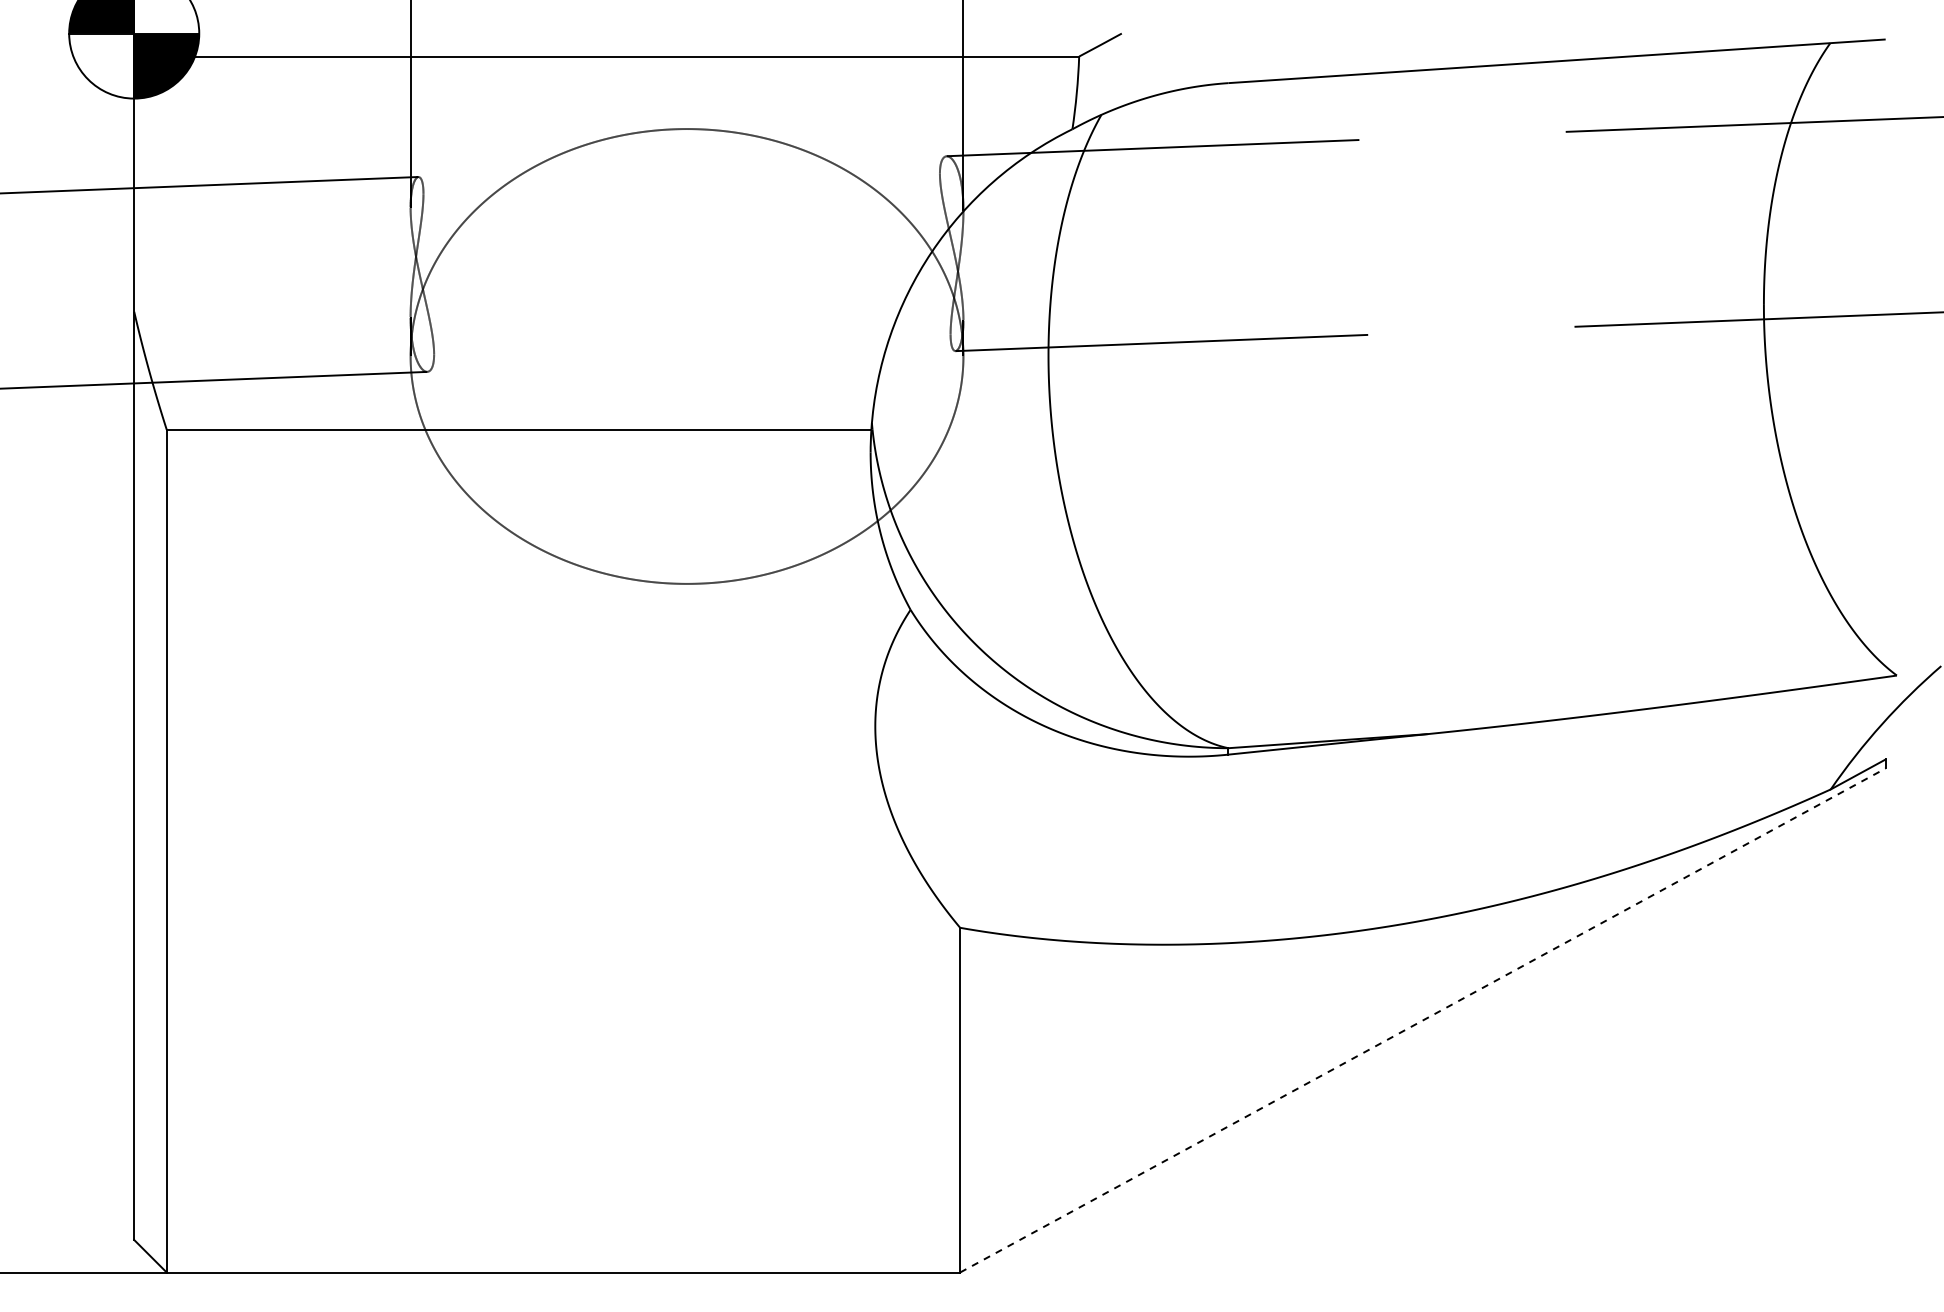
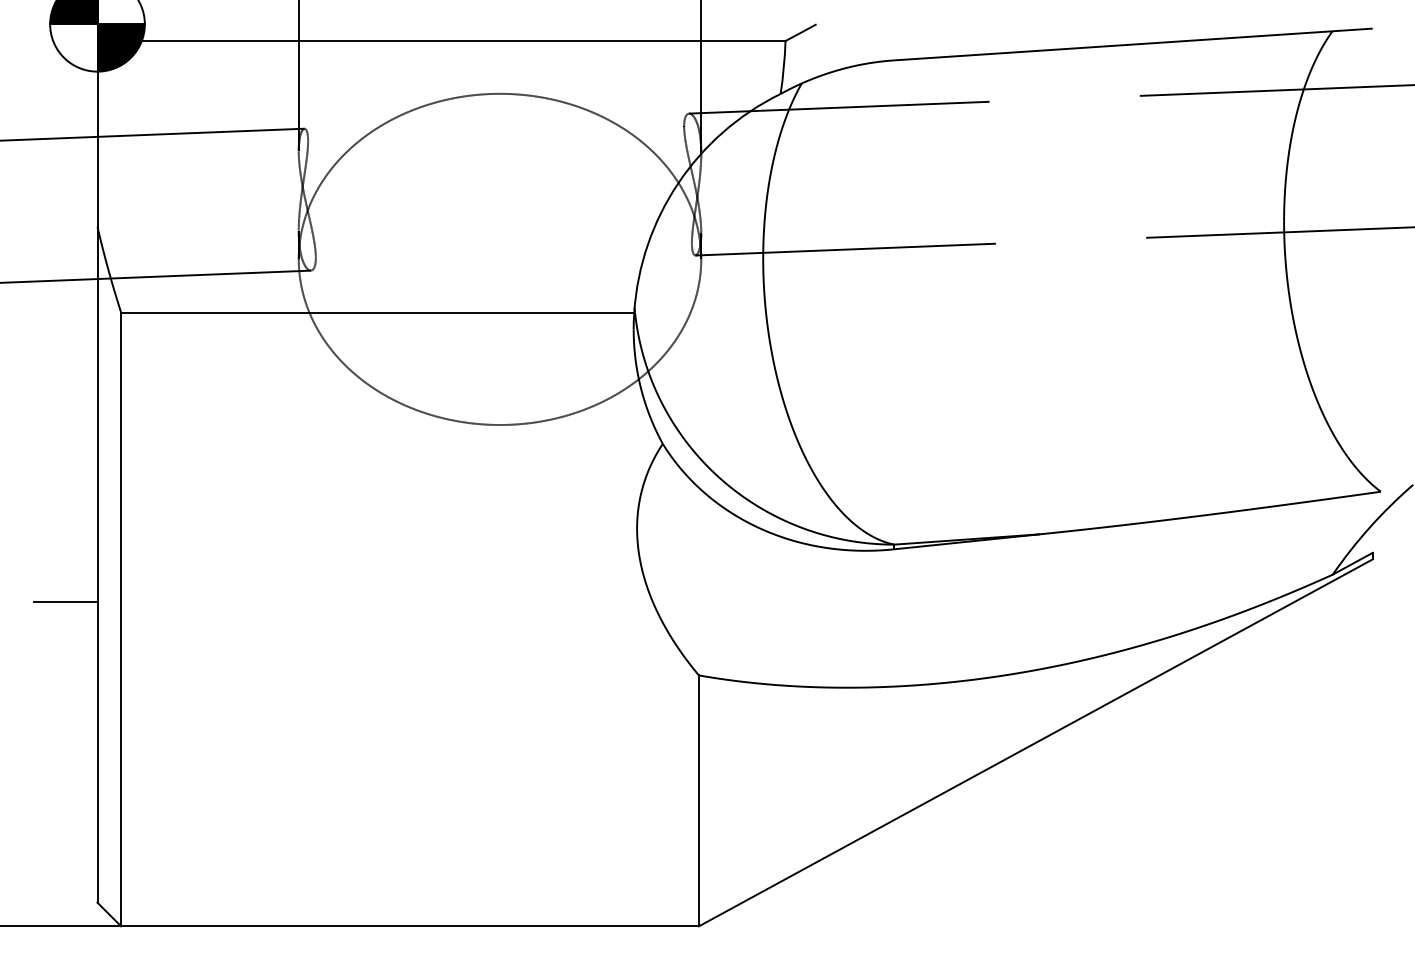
line: (90, 827) -> (65, 602), added
line: (1422, 1020) -> (1035, 742), dashed -> solid

